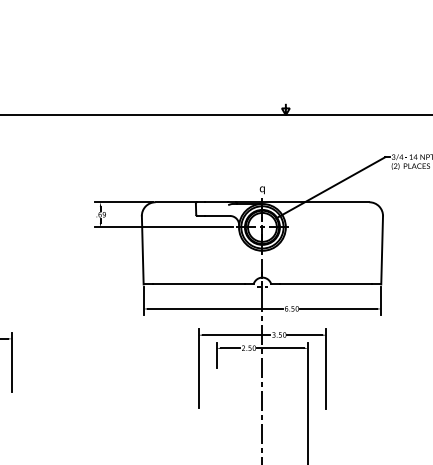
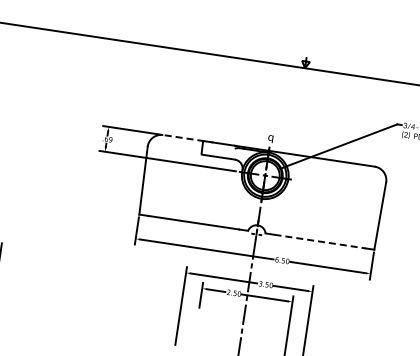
line: (176, 202) -> (183, 138), solid -> dashed
line: (326, 284) -> (320, 241), solid -> dashed

